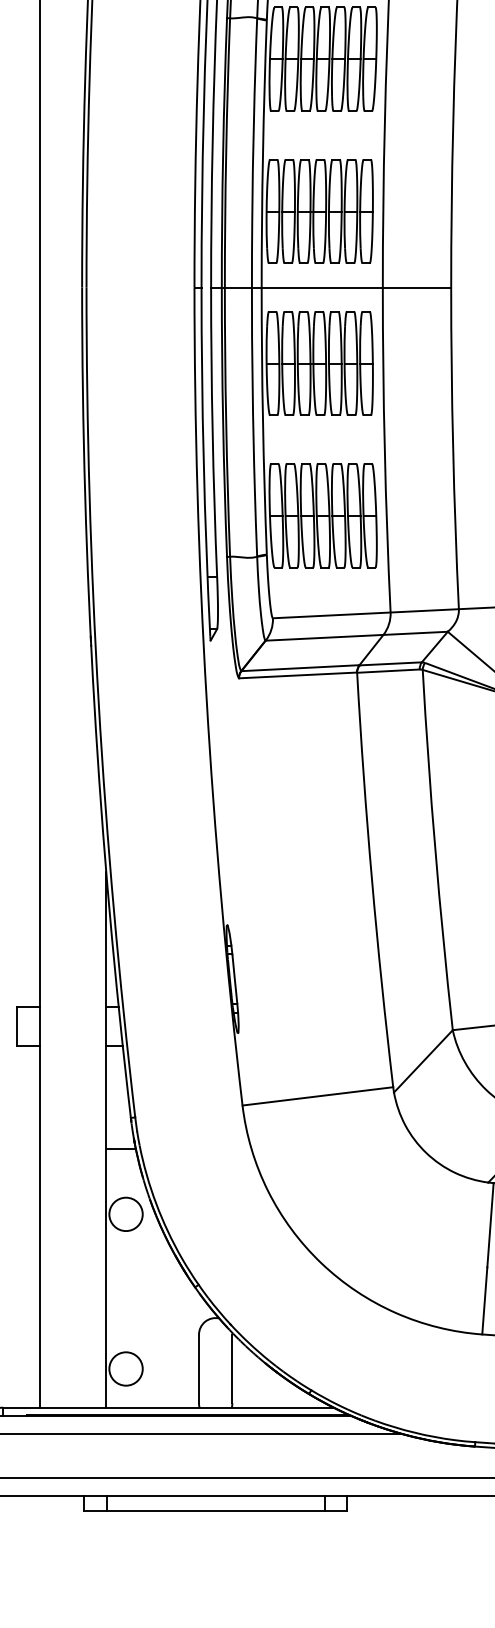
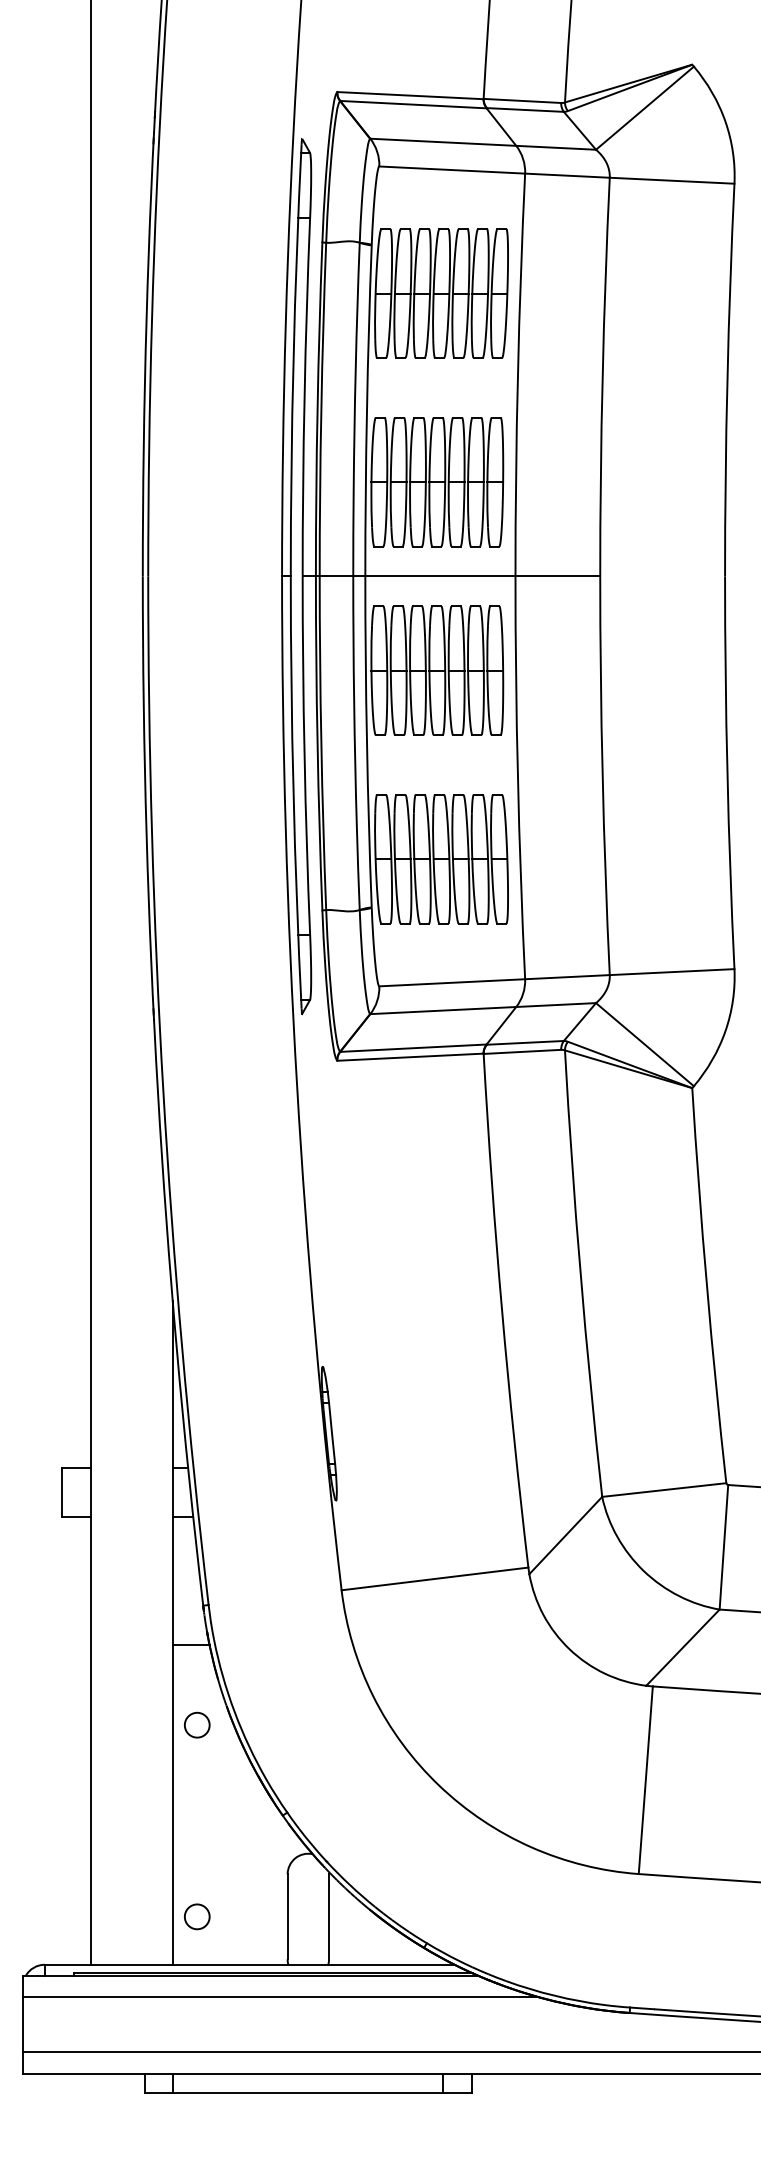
circle: (125, 1213) -> (196, 1724), size x0.6
circle: (125, 1368) -> (196, 1916), size x0.6

